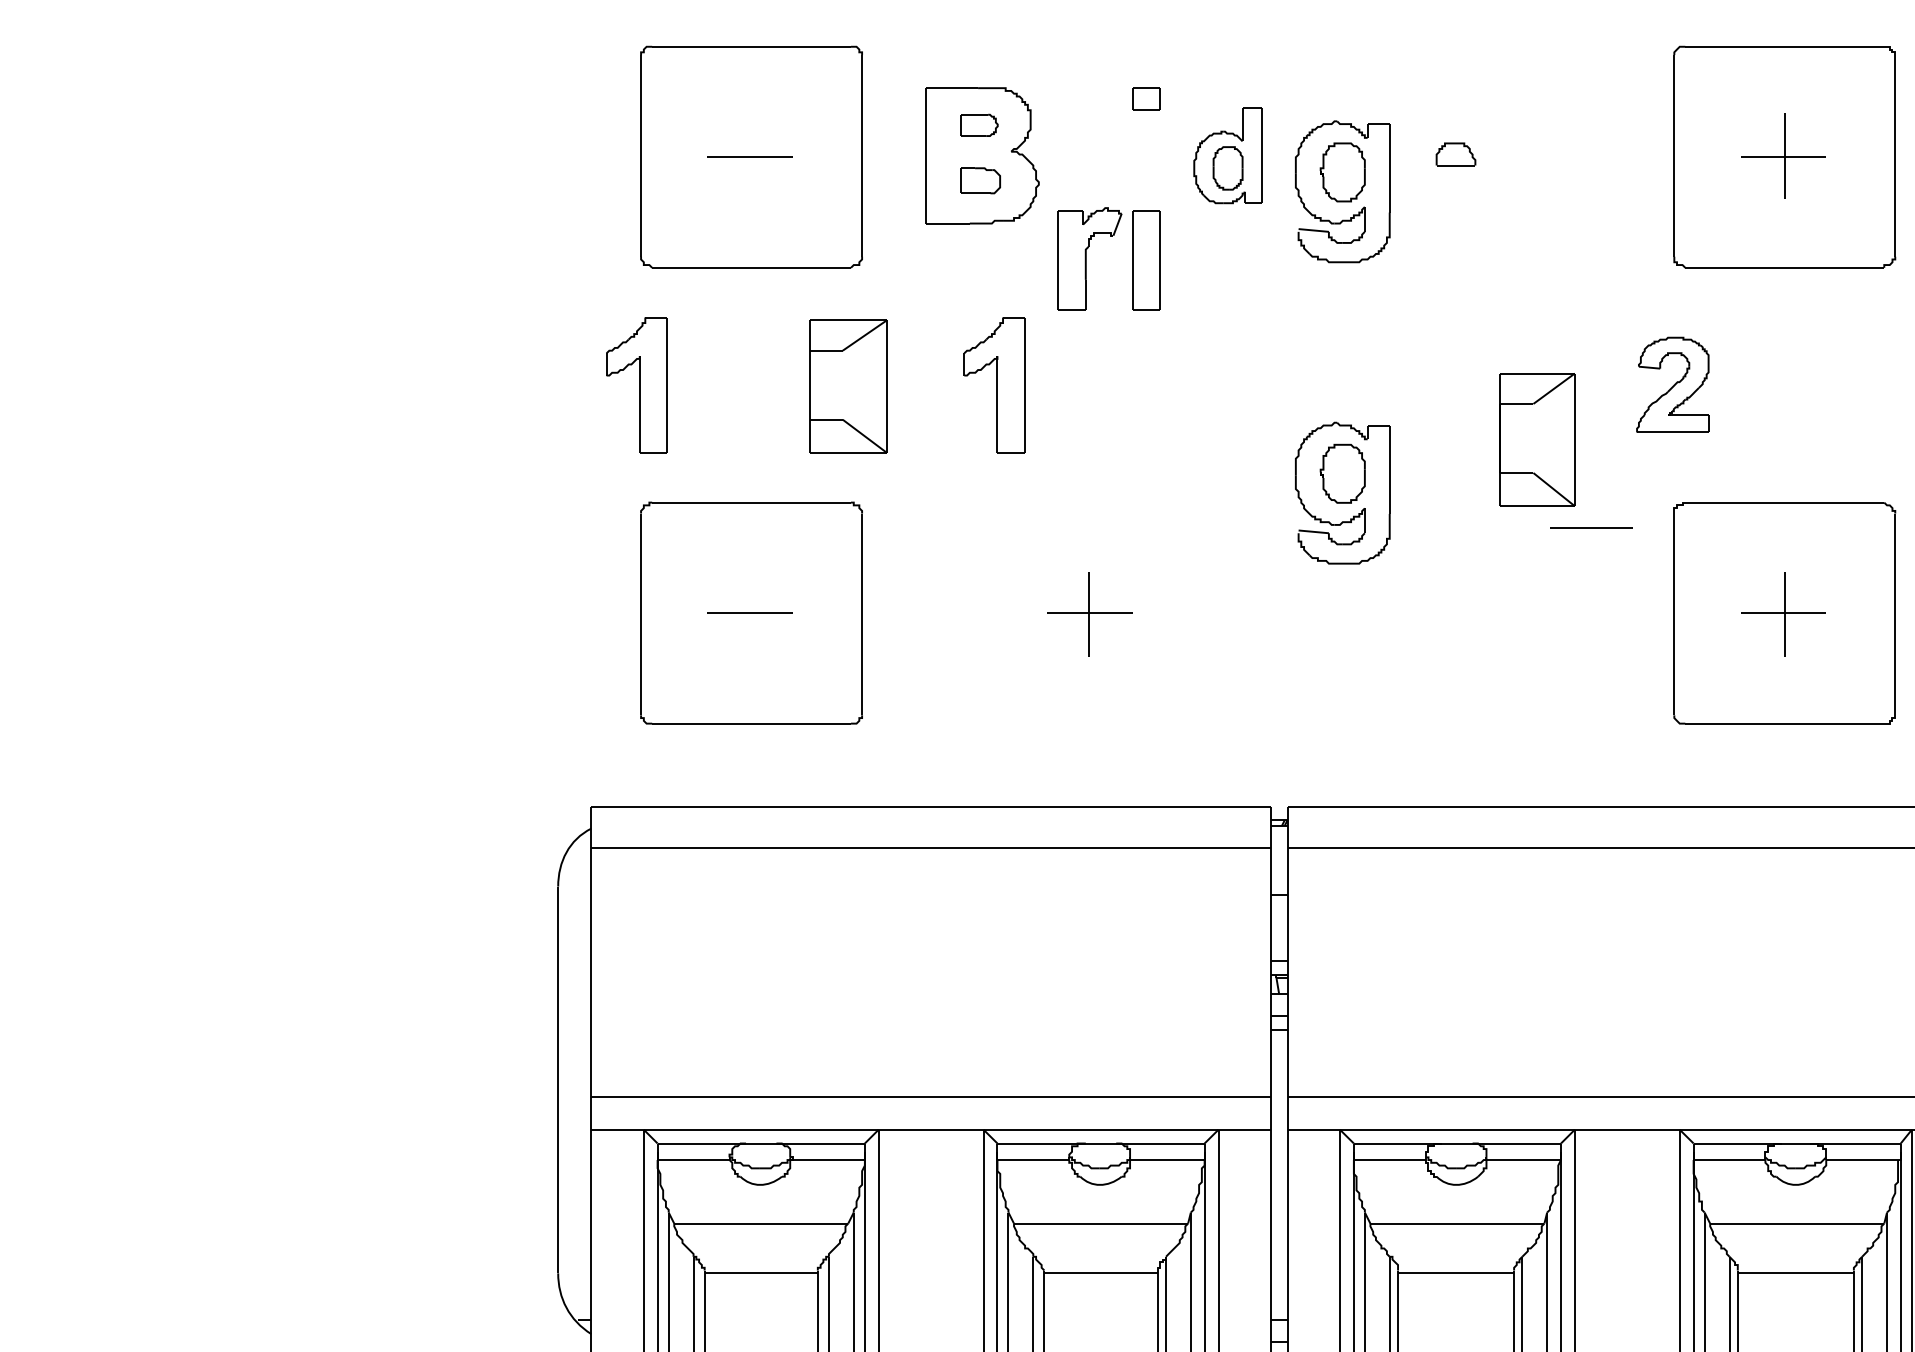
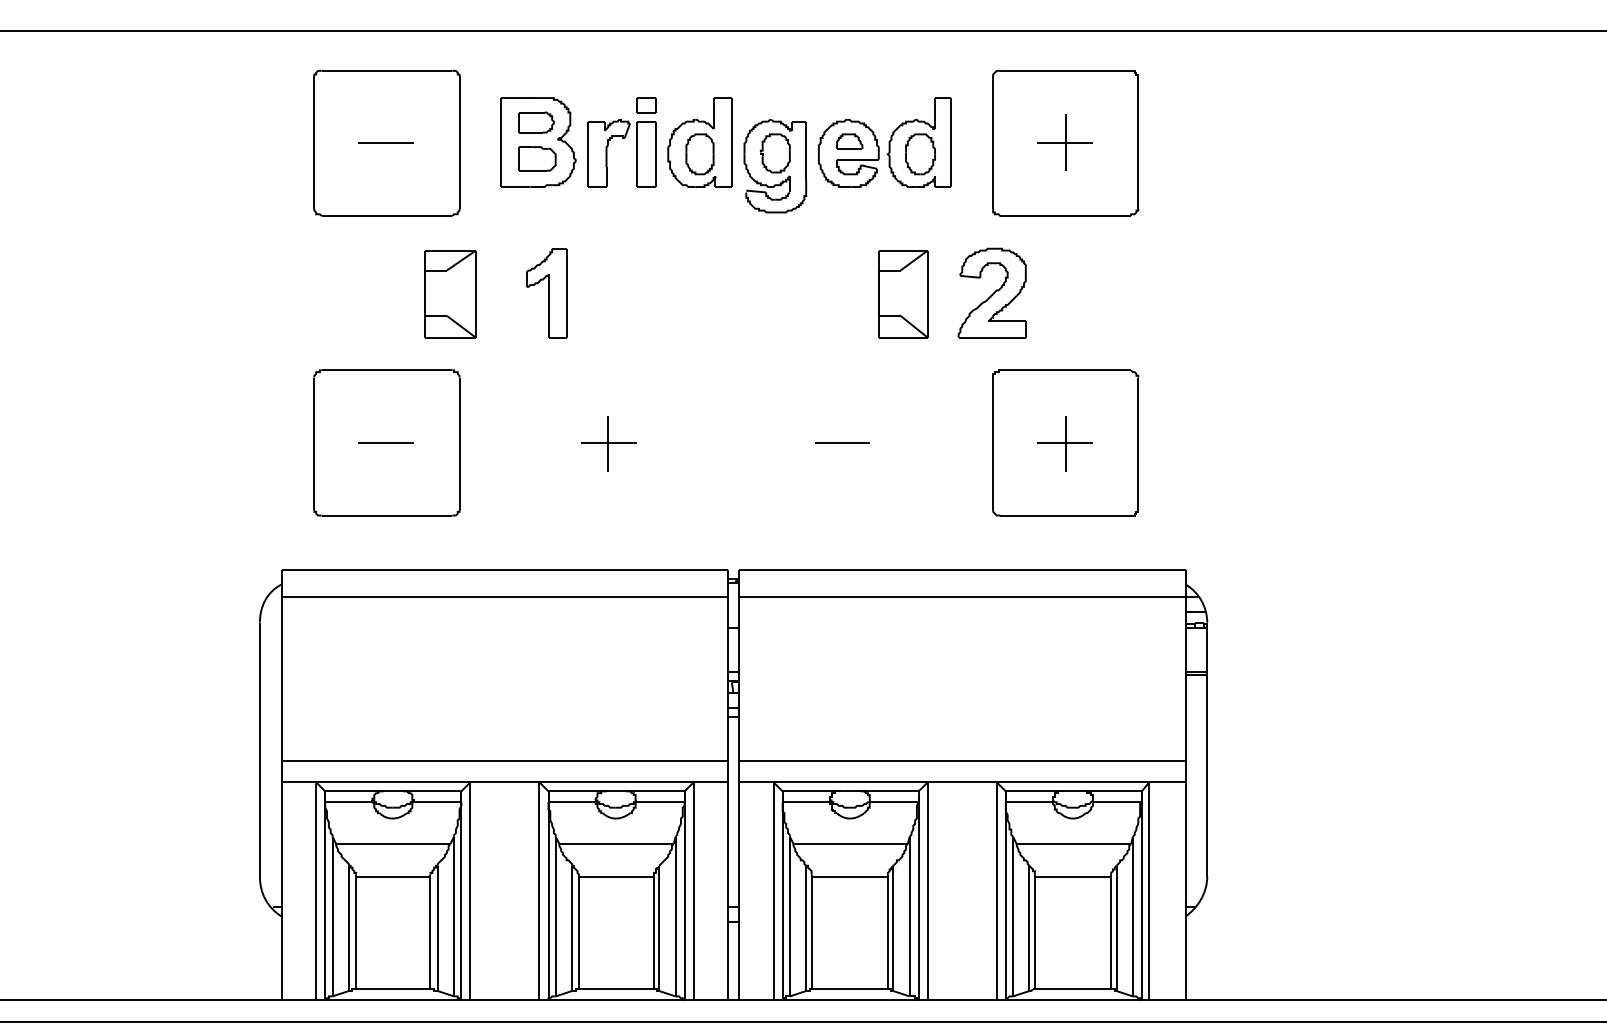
part: (979, 125) -> (536, 122), size x1.43
part: (1227, 155) -> (699, 142), size x1.43
part: (1508, 155) -> (884, 142), added
part: (980, 180) -> (537, 158), size x1.43
part: (1087, 259) -> (607, 153), moved
part: (1671, 384) -> (991, 292), size x1.43
part: (636, 385) -> (311, 293), removed
part: (1537, 440) -> (903, 294), moved
part: (1343, 493) -> (775, 364), removed
line: (1591, 527) -> (842, 442), moved

